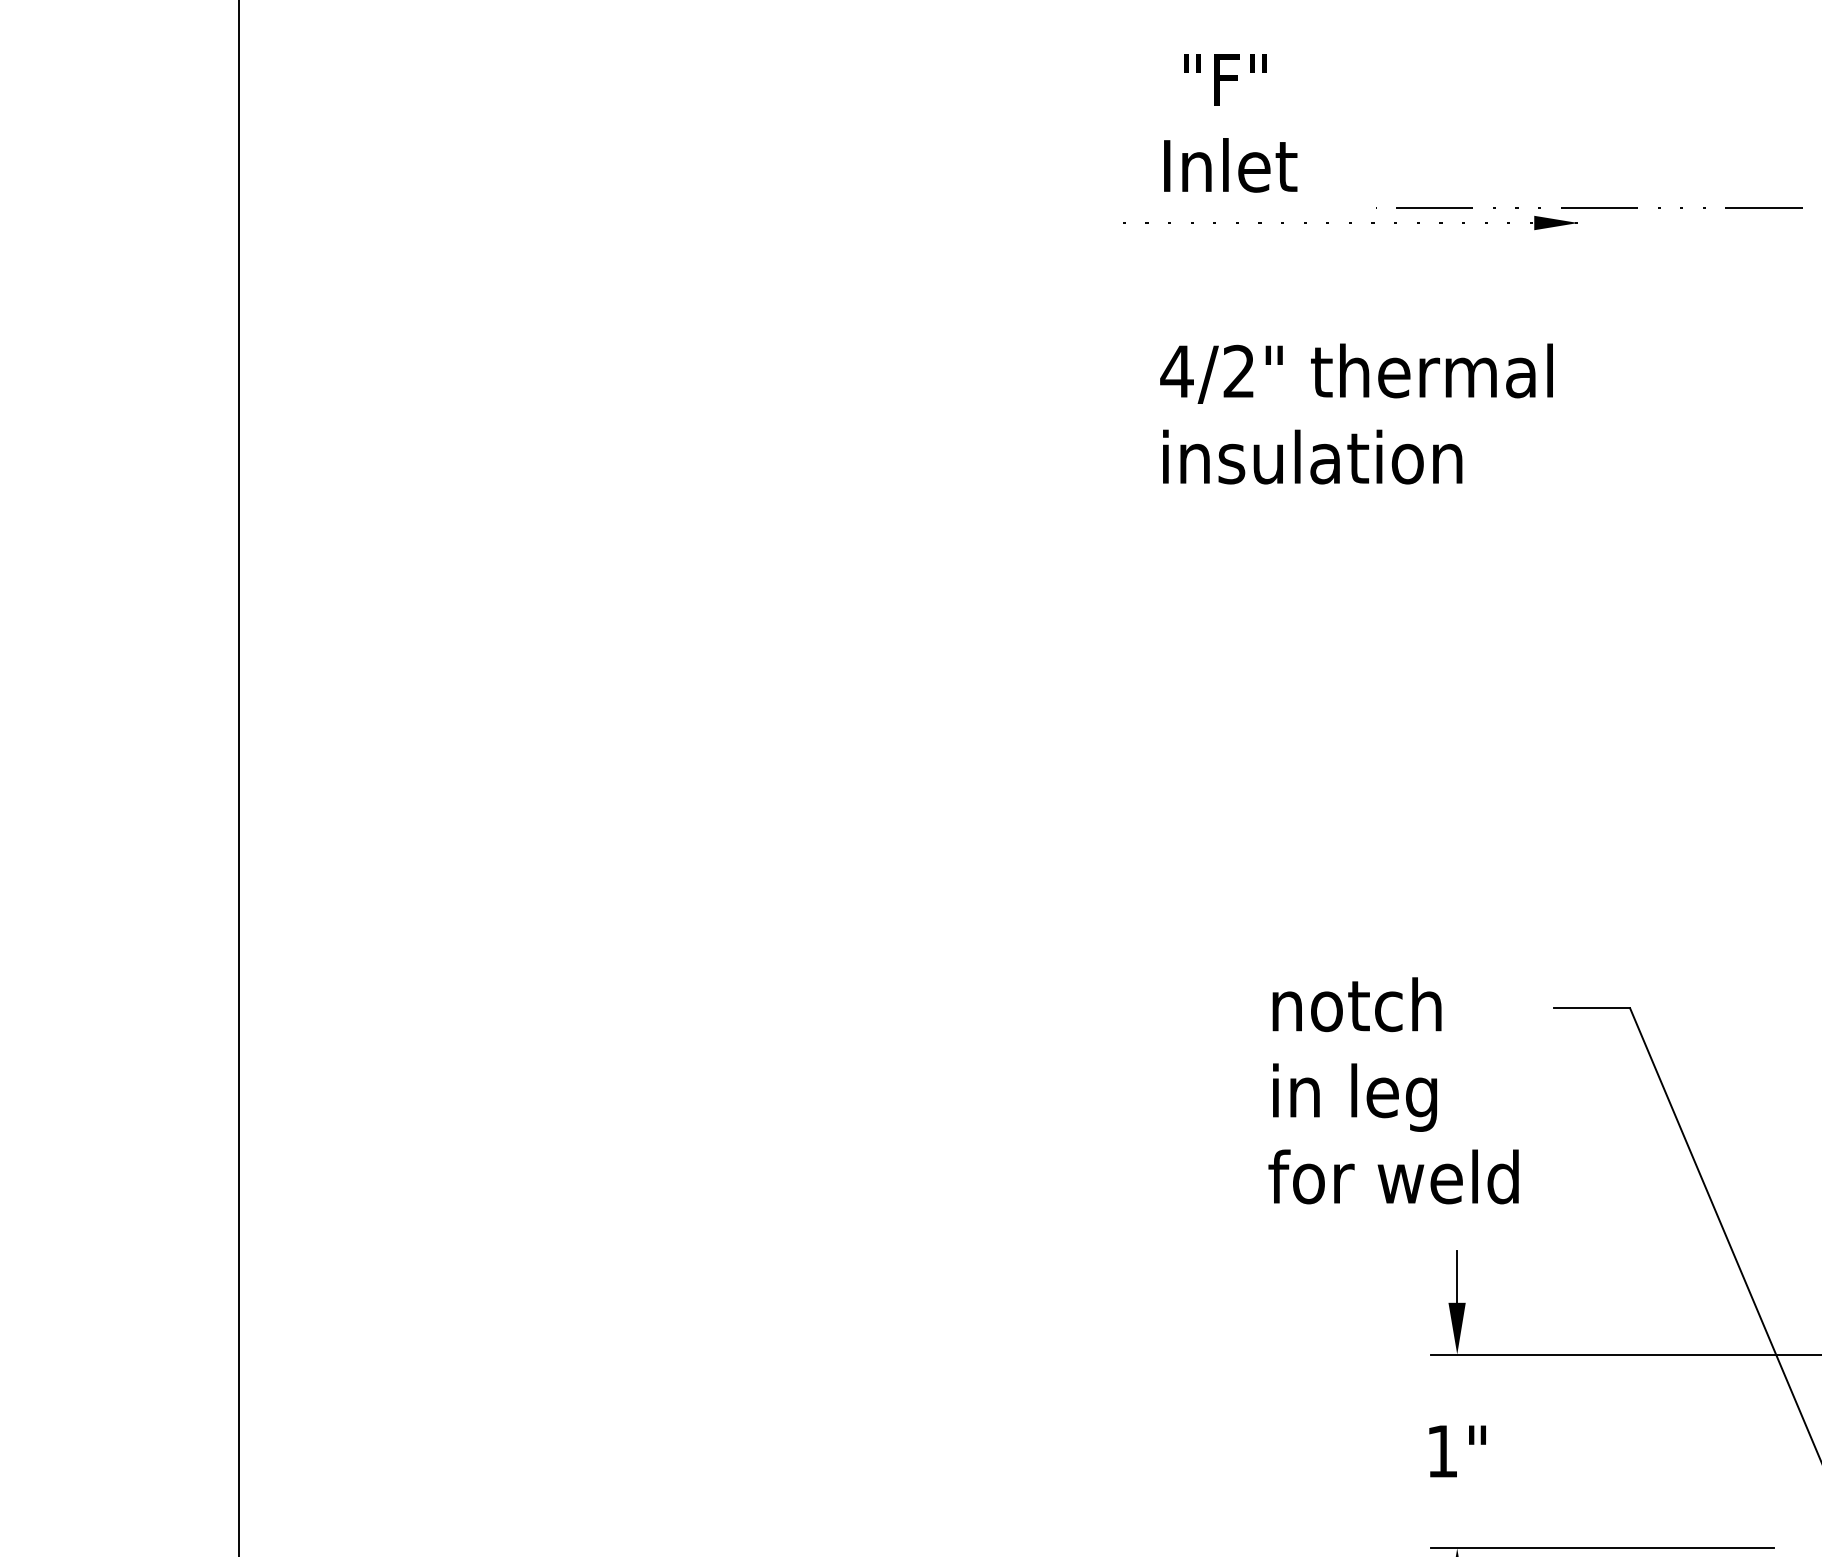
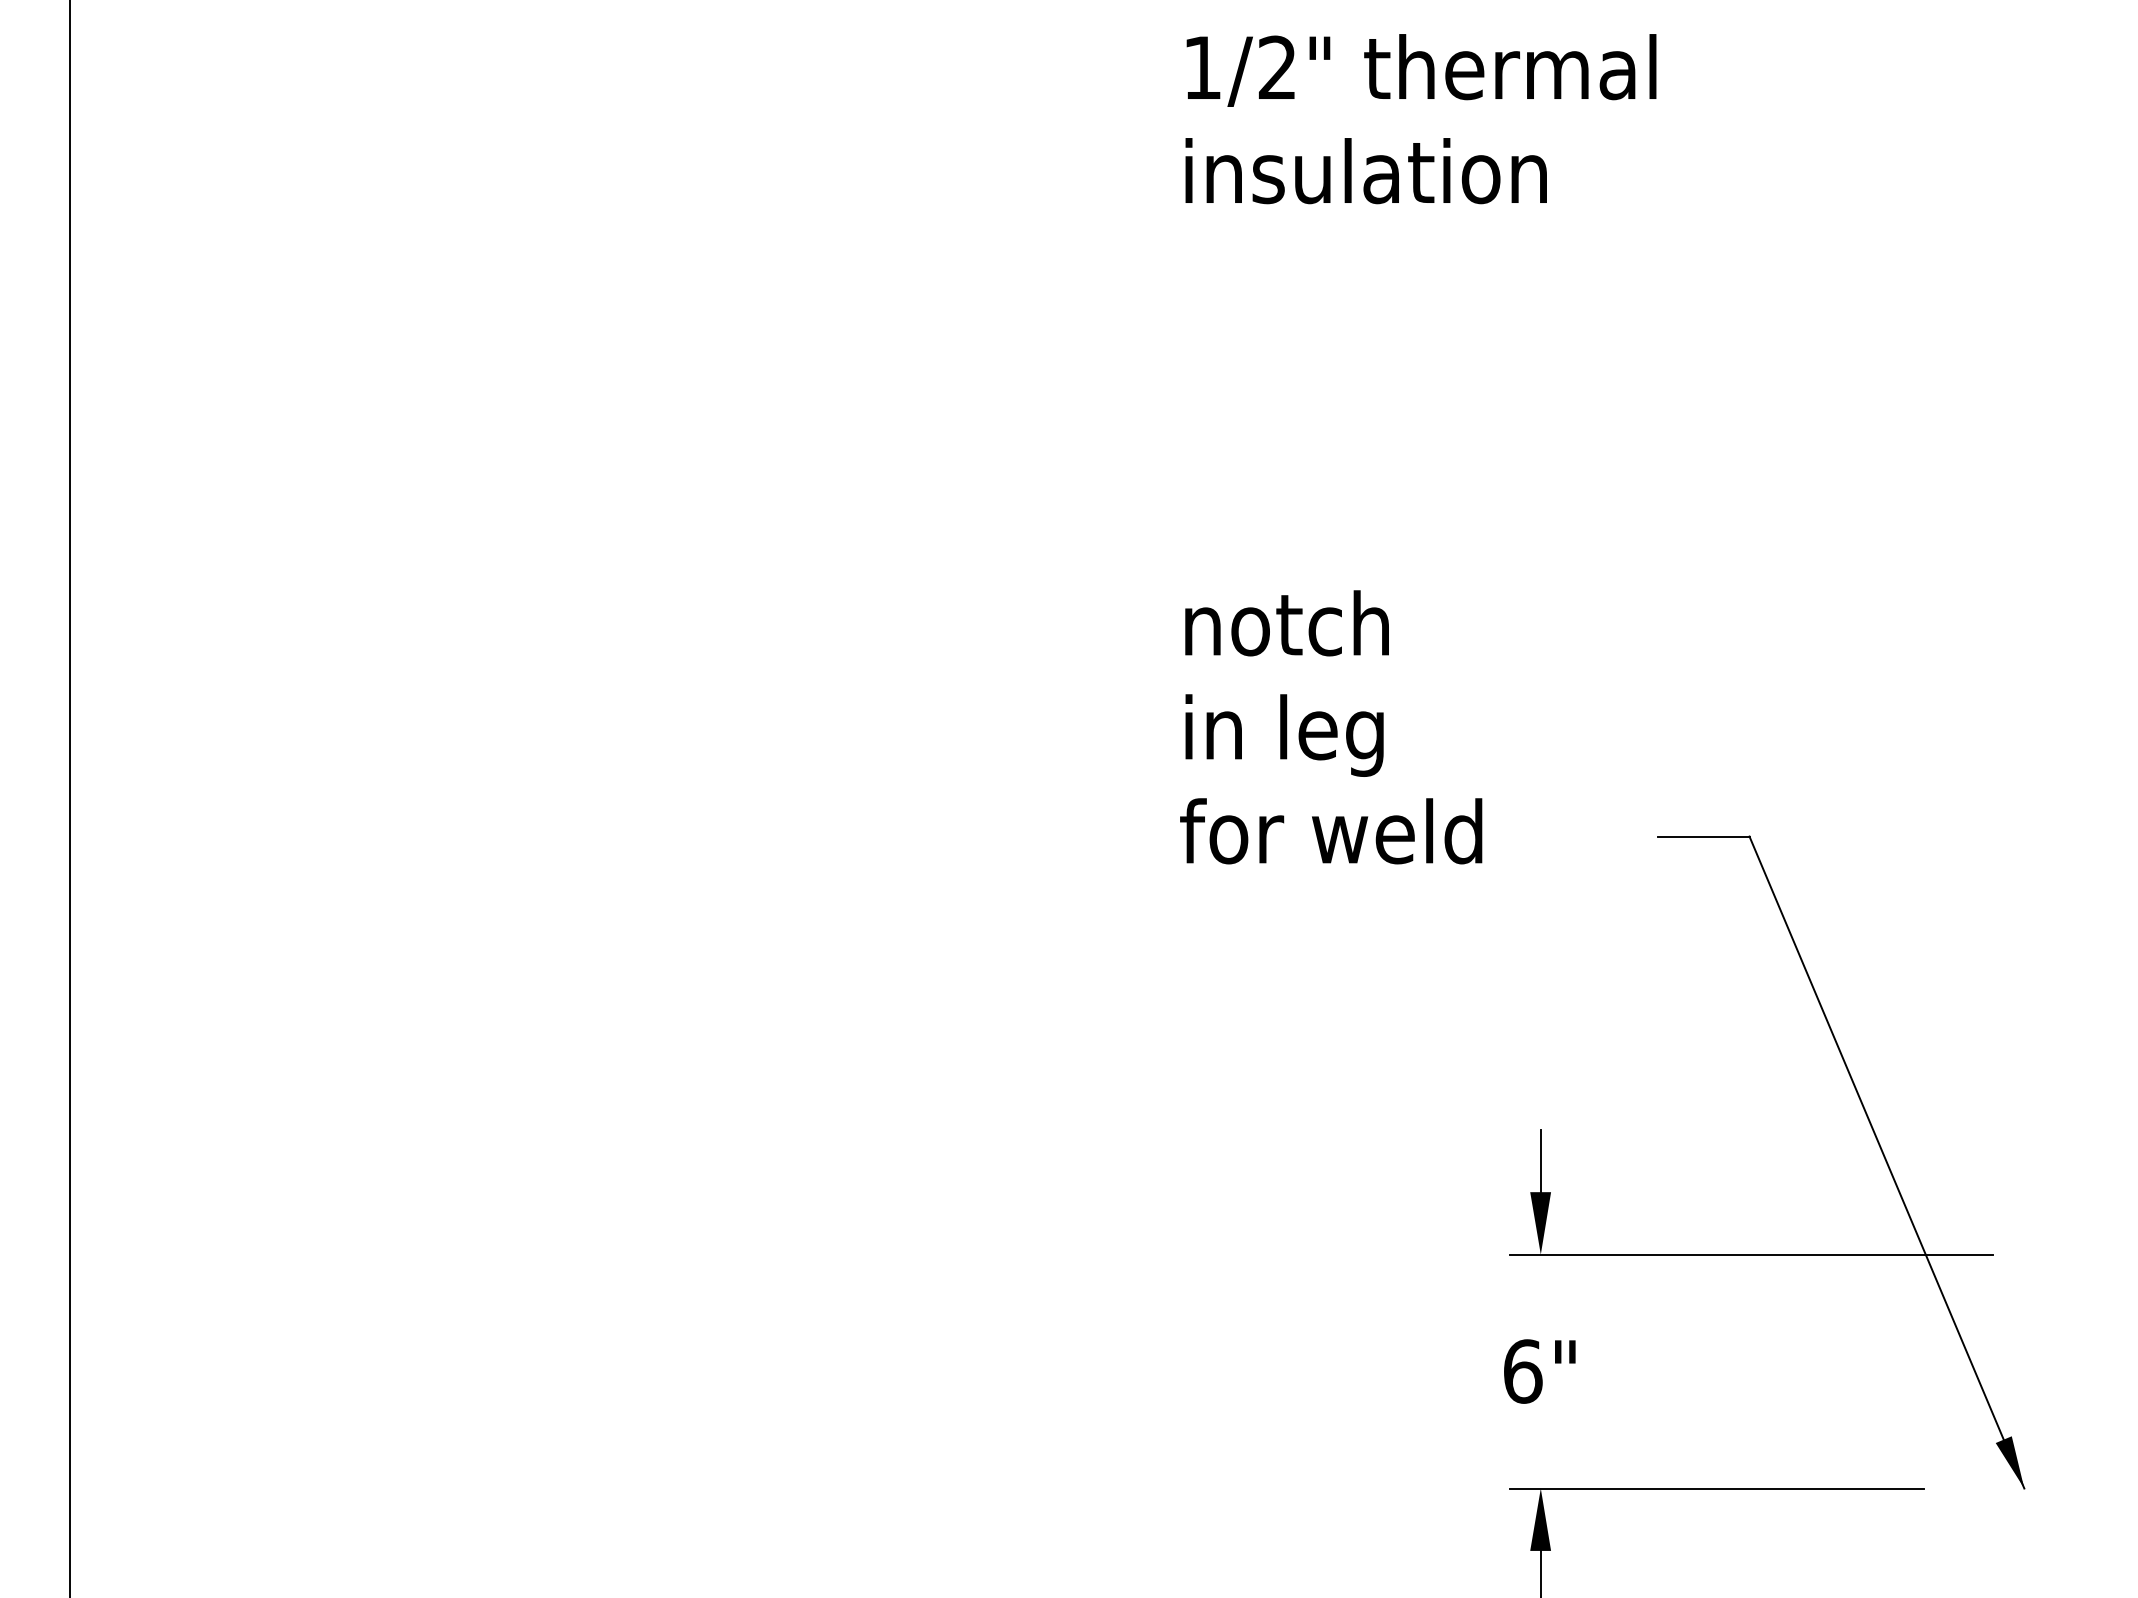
text: (1176, 371) -> (1201, 67), 4/2" -> 1/2"
text: (1393, 1090) -> (1331, 726), moved
text: (1442, 1451) -> (1523, 1371), 1" -> 6"

